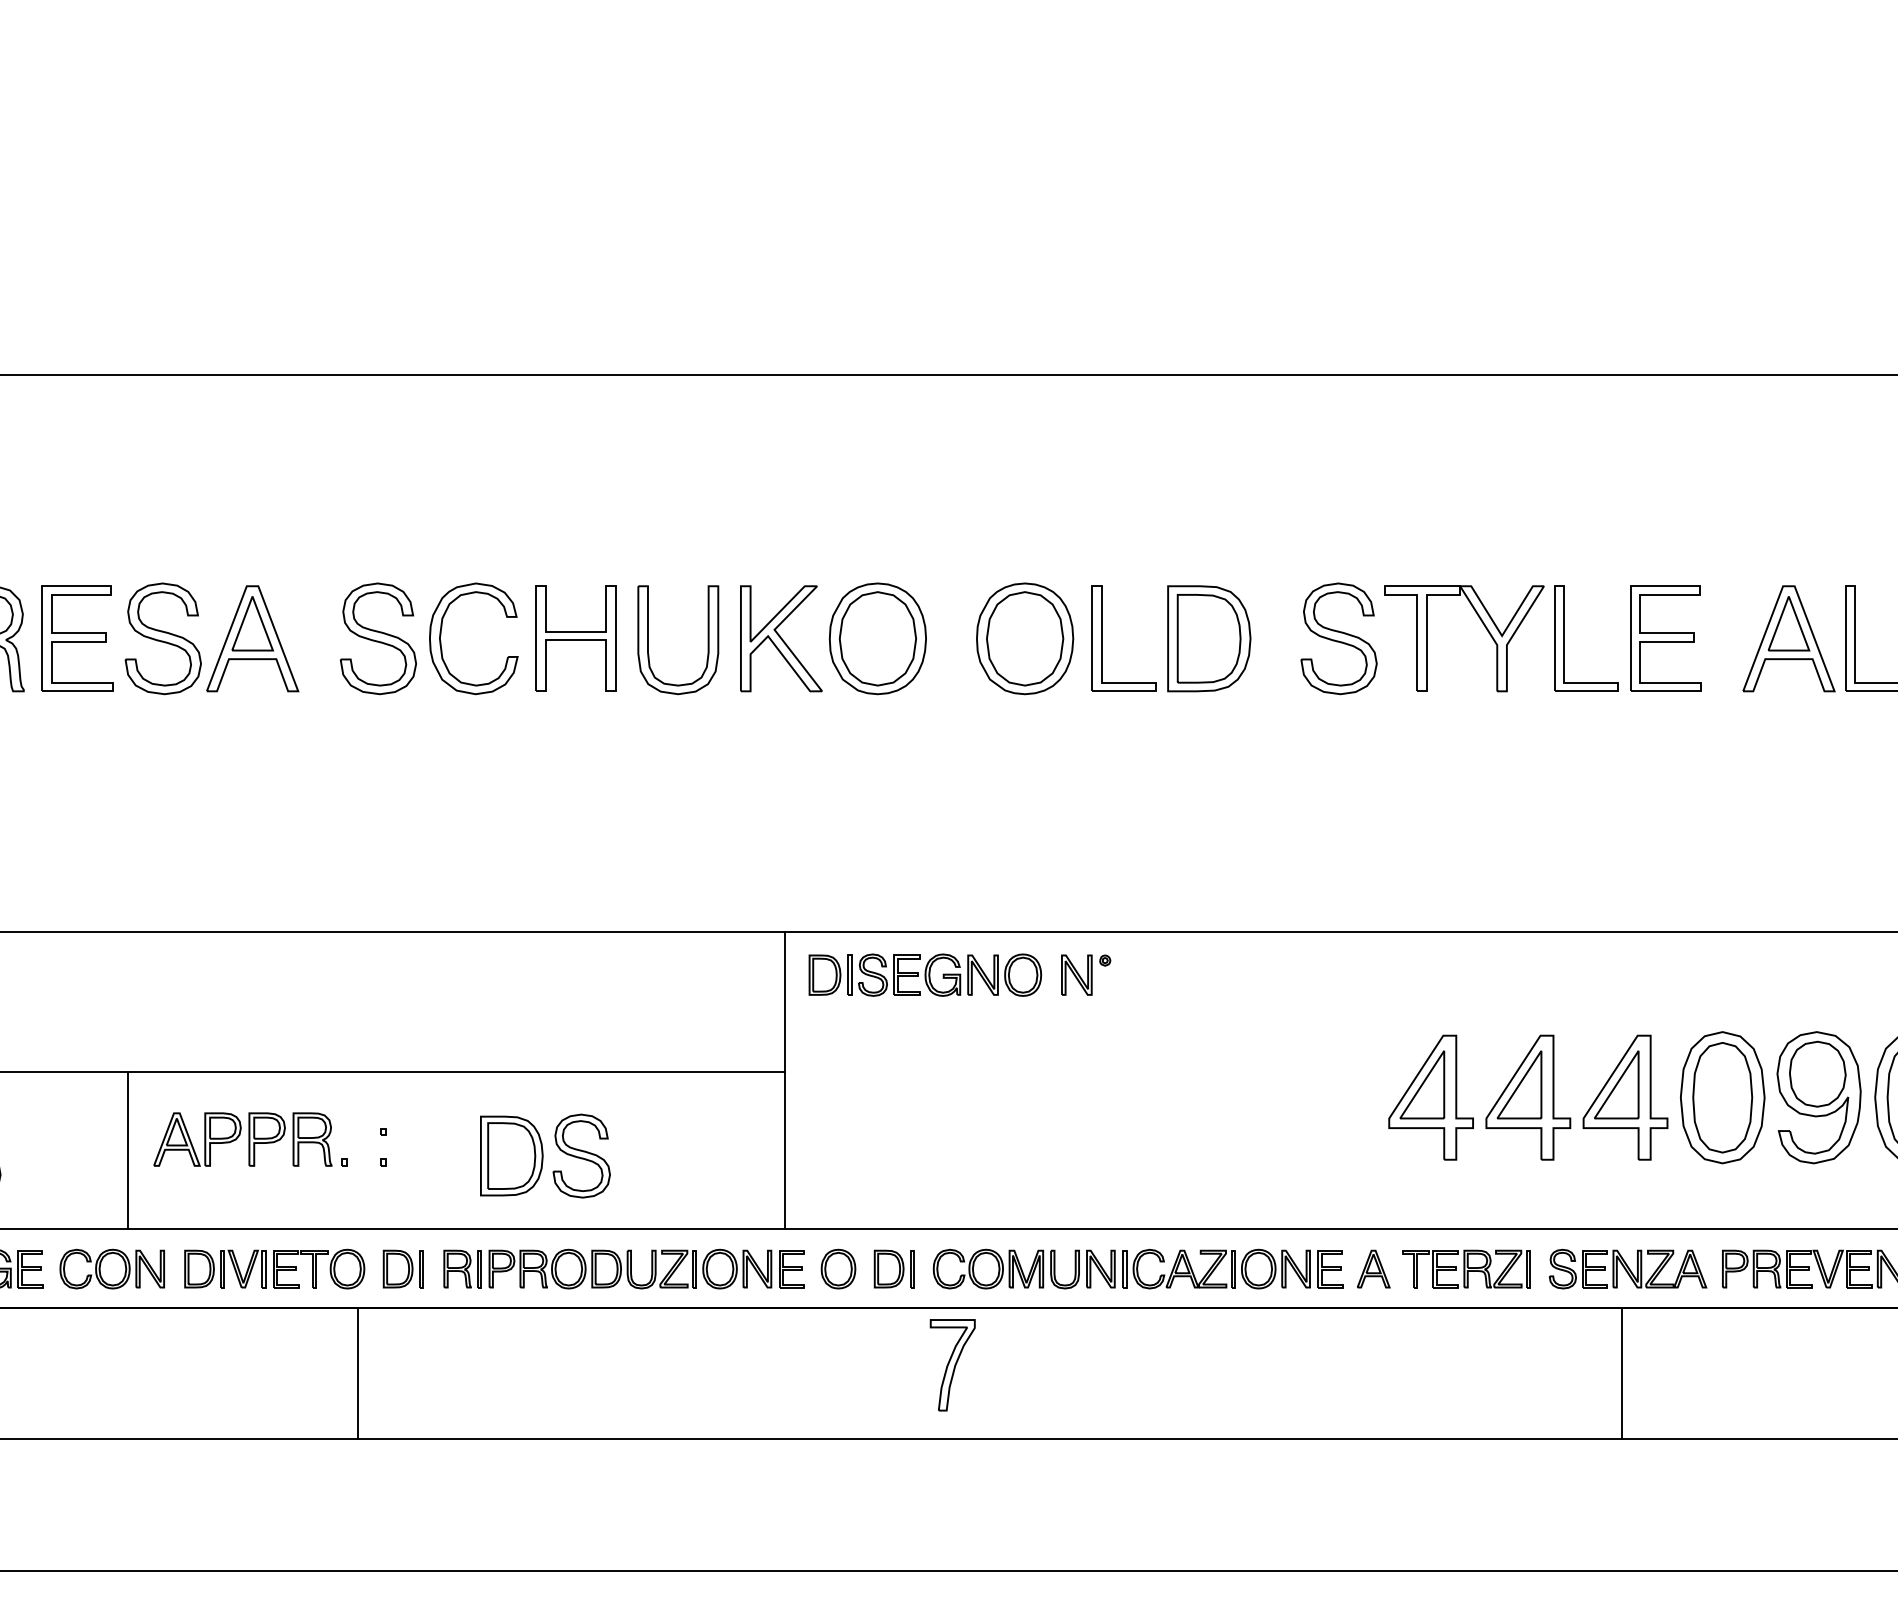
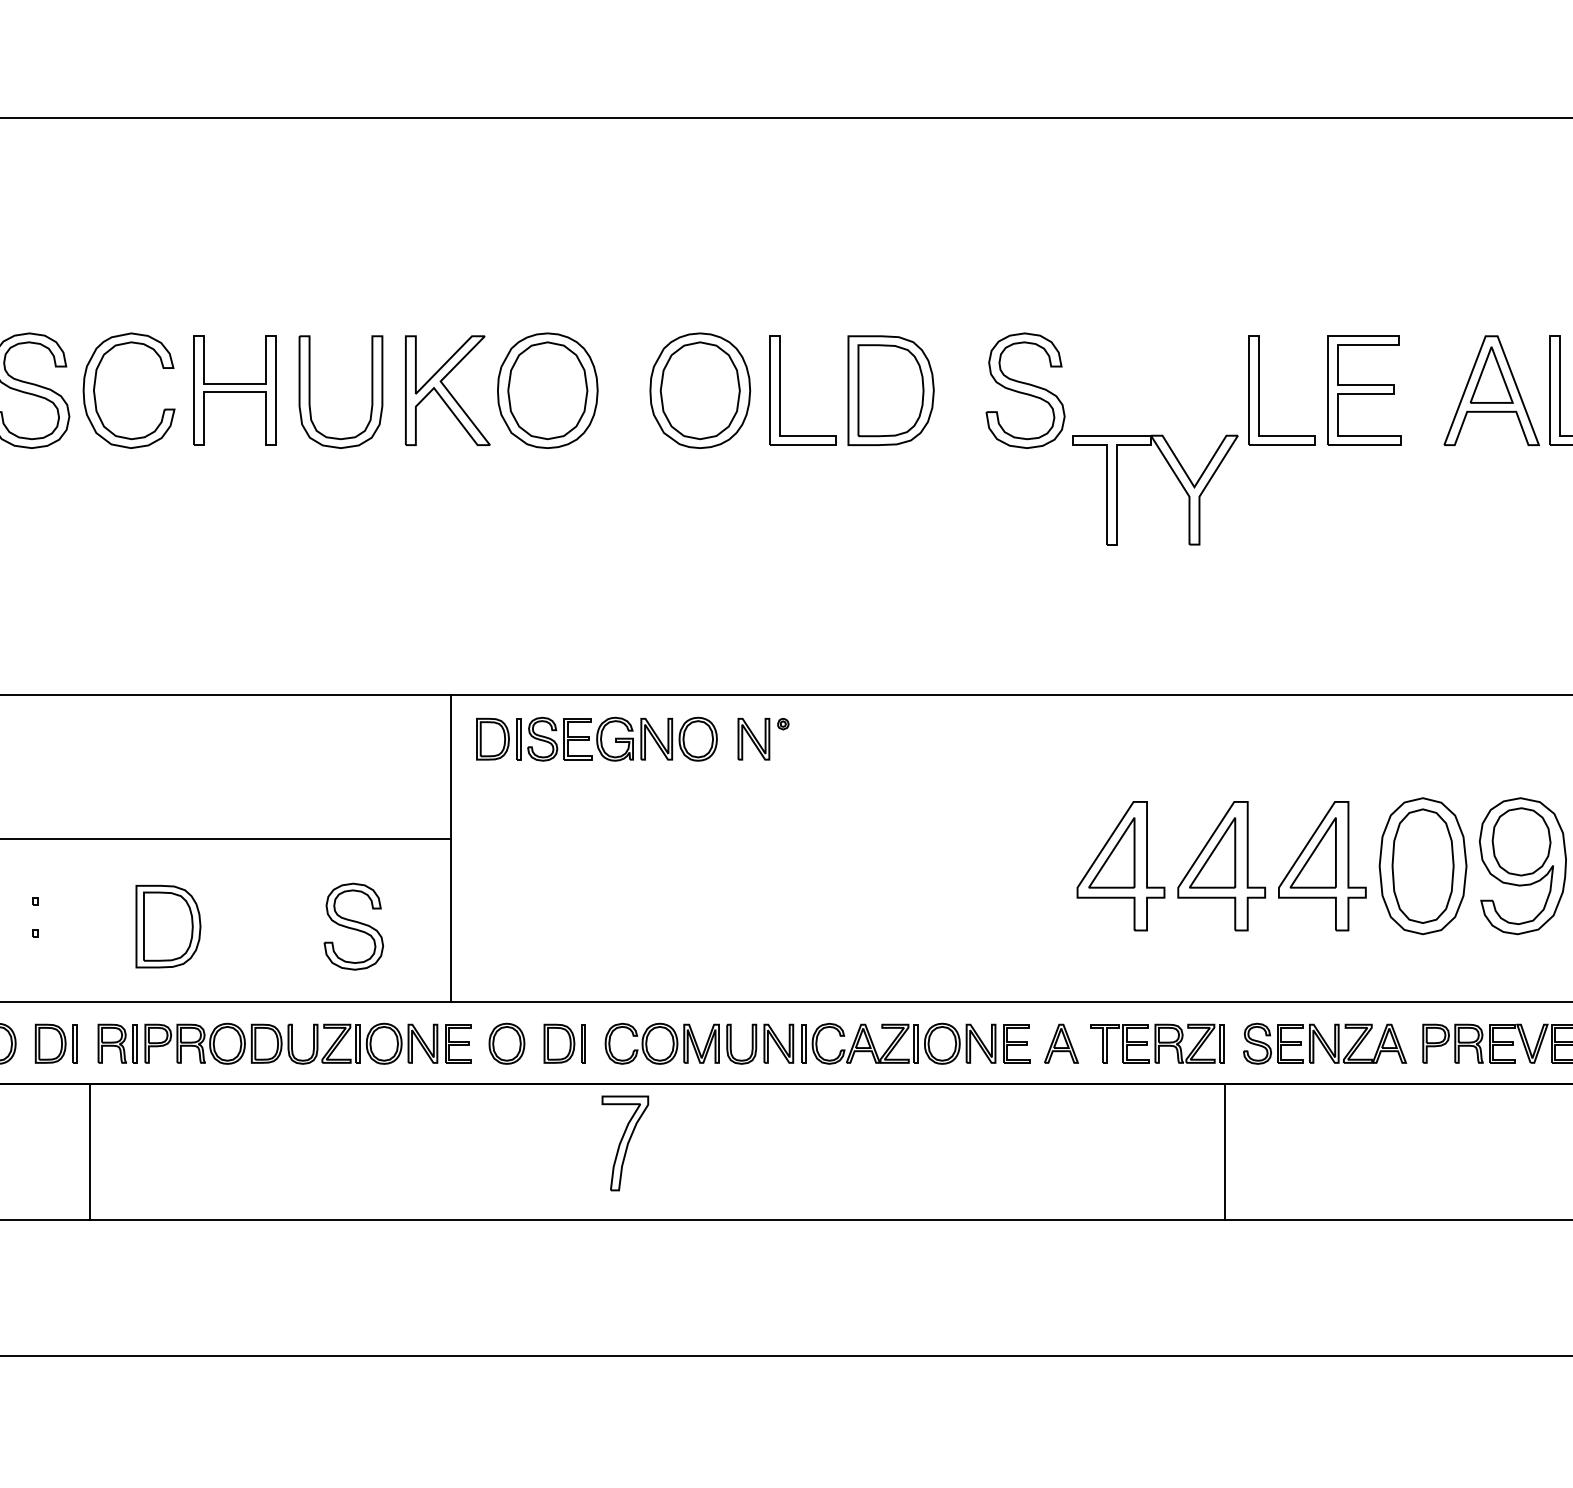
part: (1483, 625) -> (1175, 476), moved
part: (581, 1155) -> (353, 926), moved
line: (358, 1373) -> (90, 1151), moved
line: (1622, 1373) -> (1224, 1151), moved

